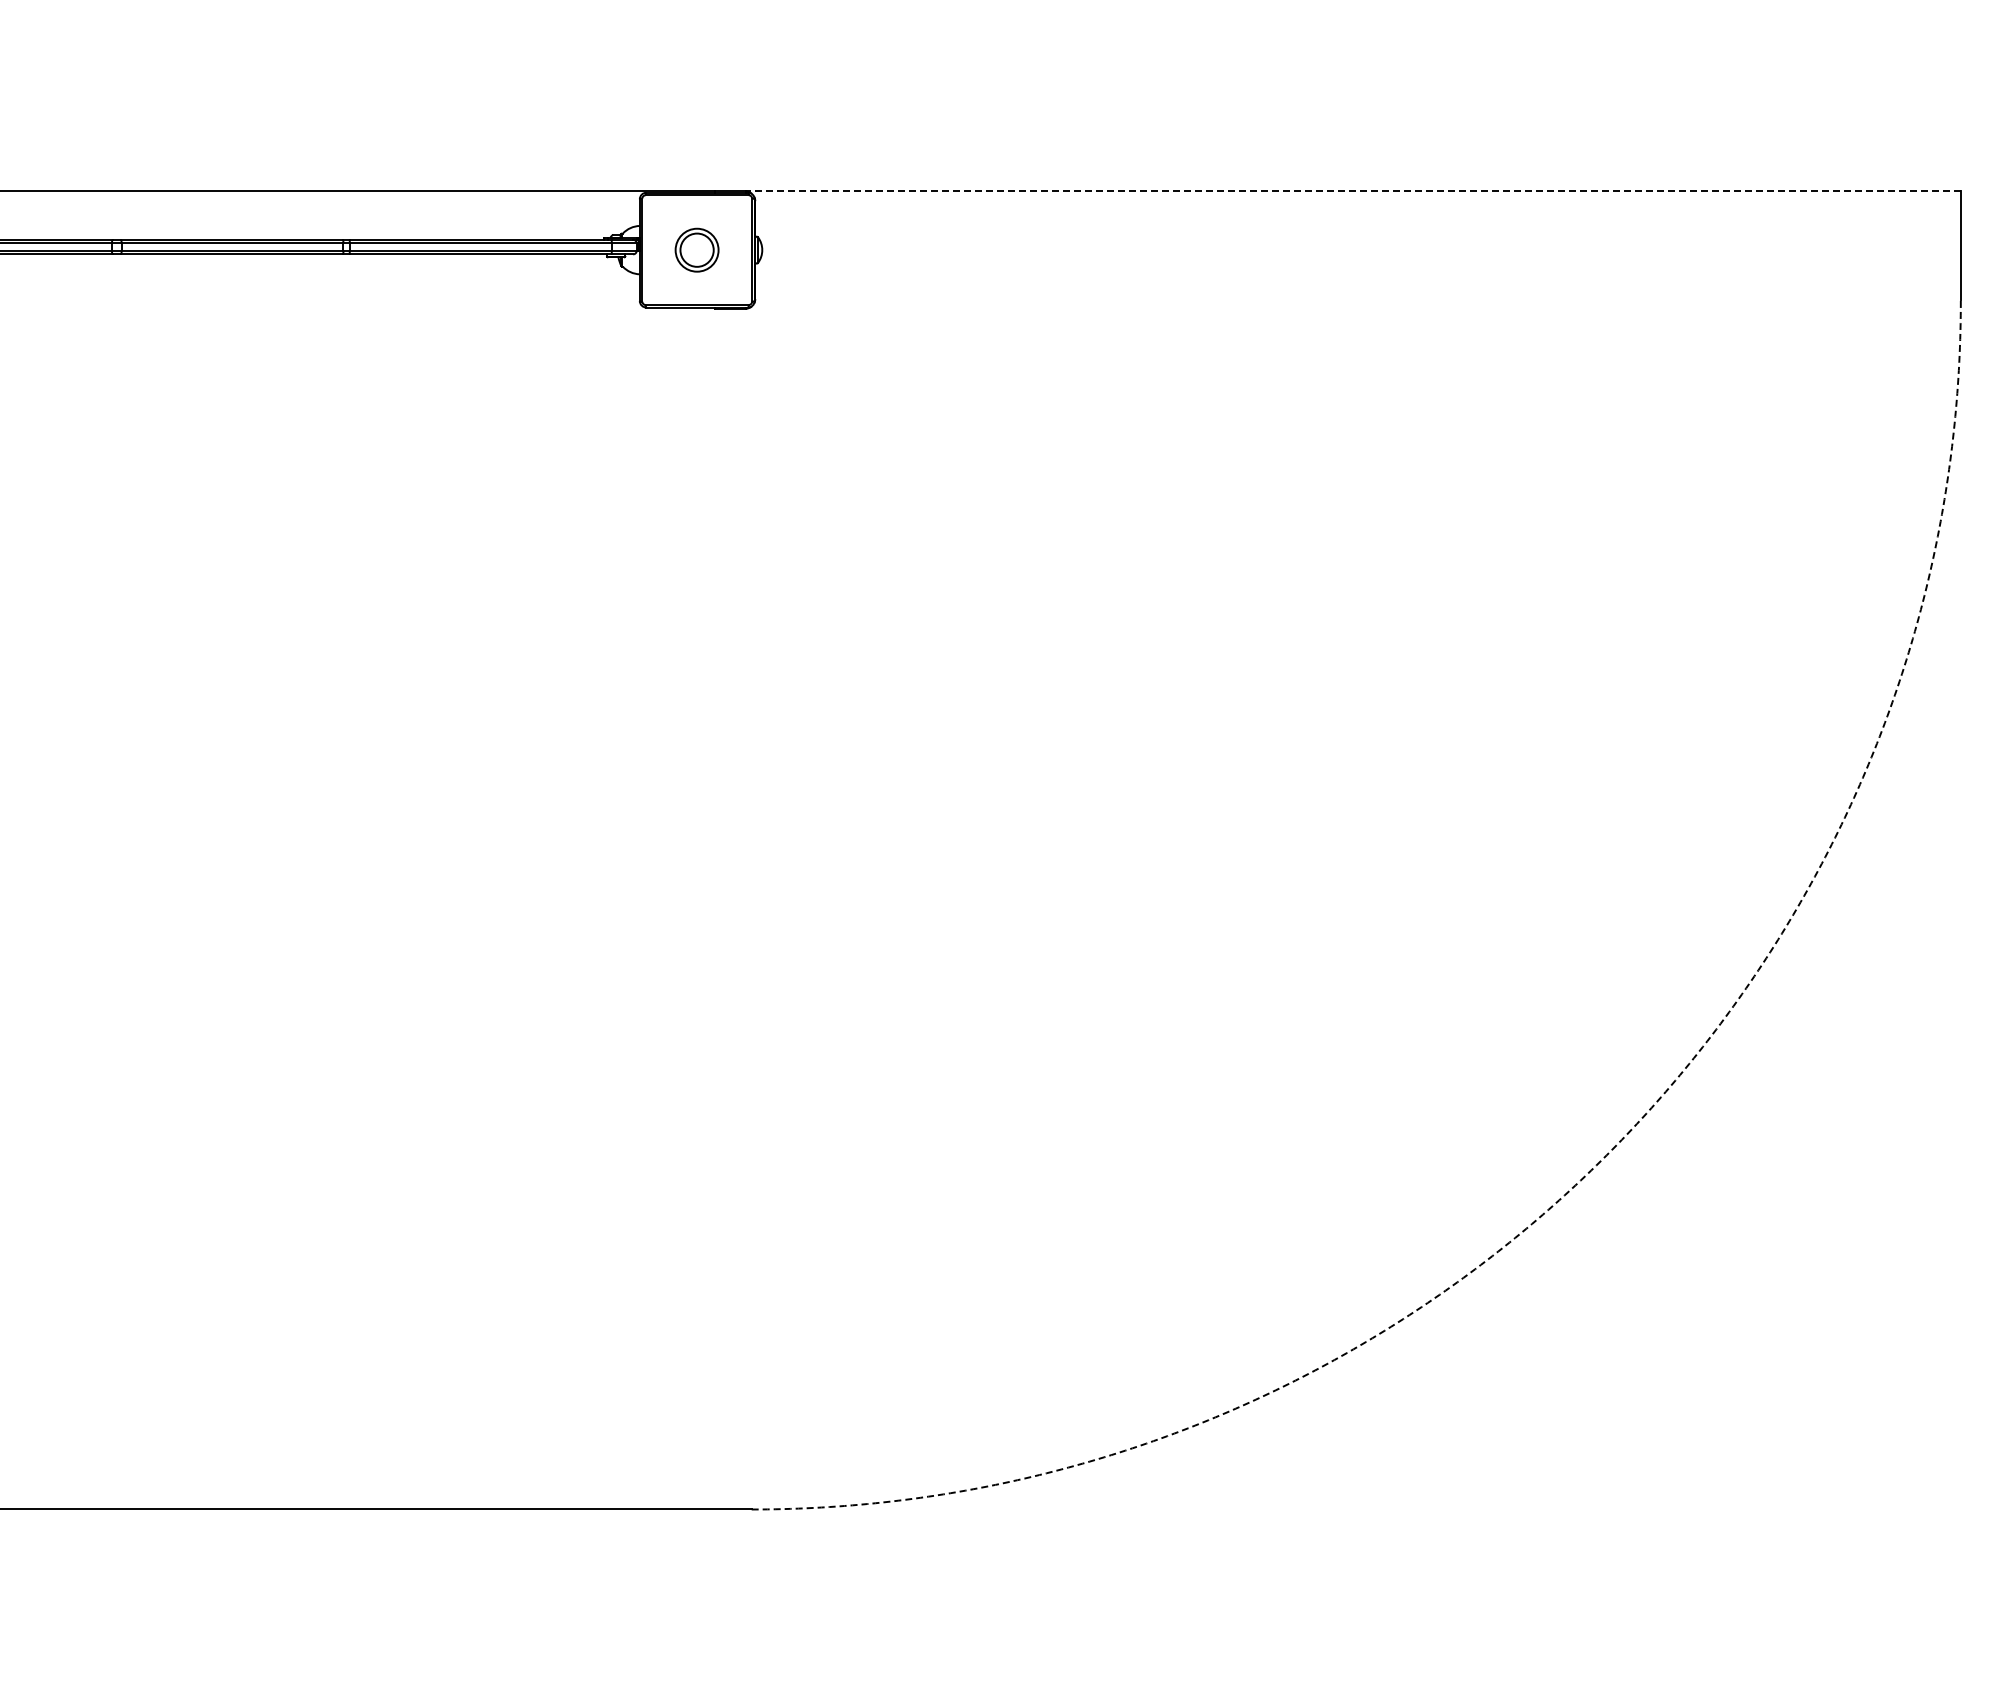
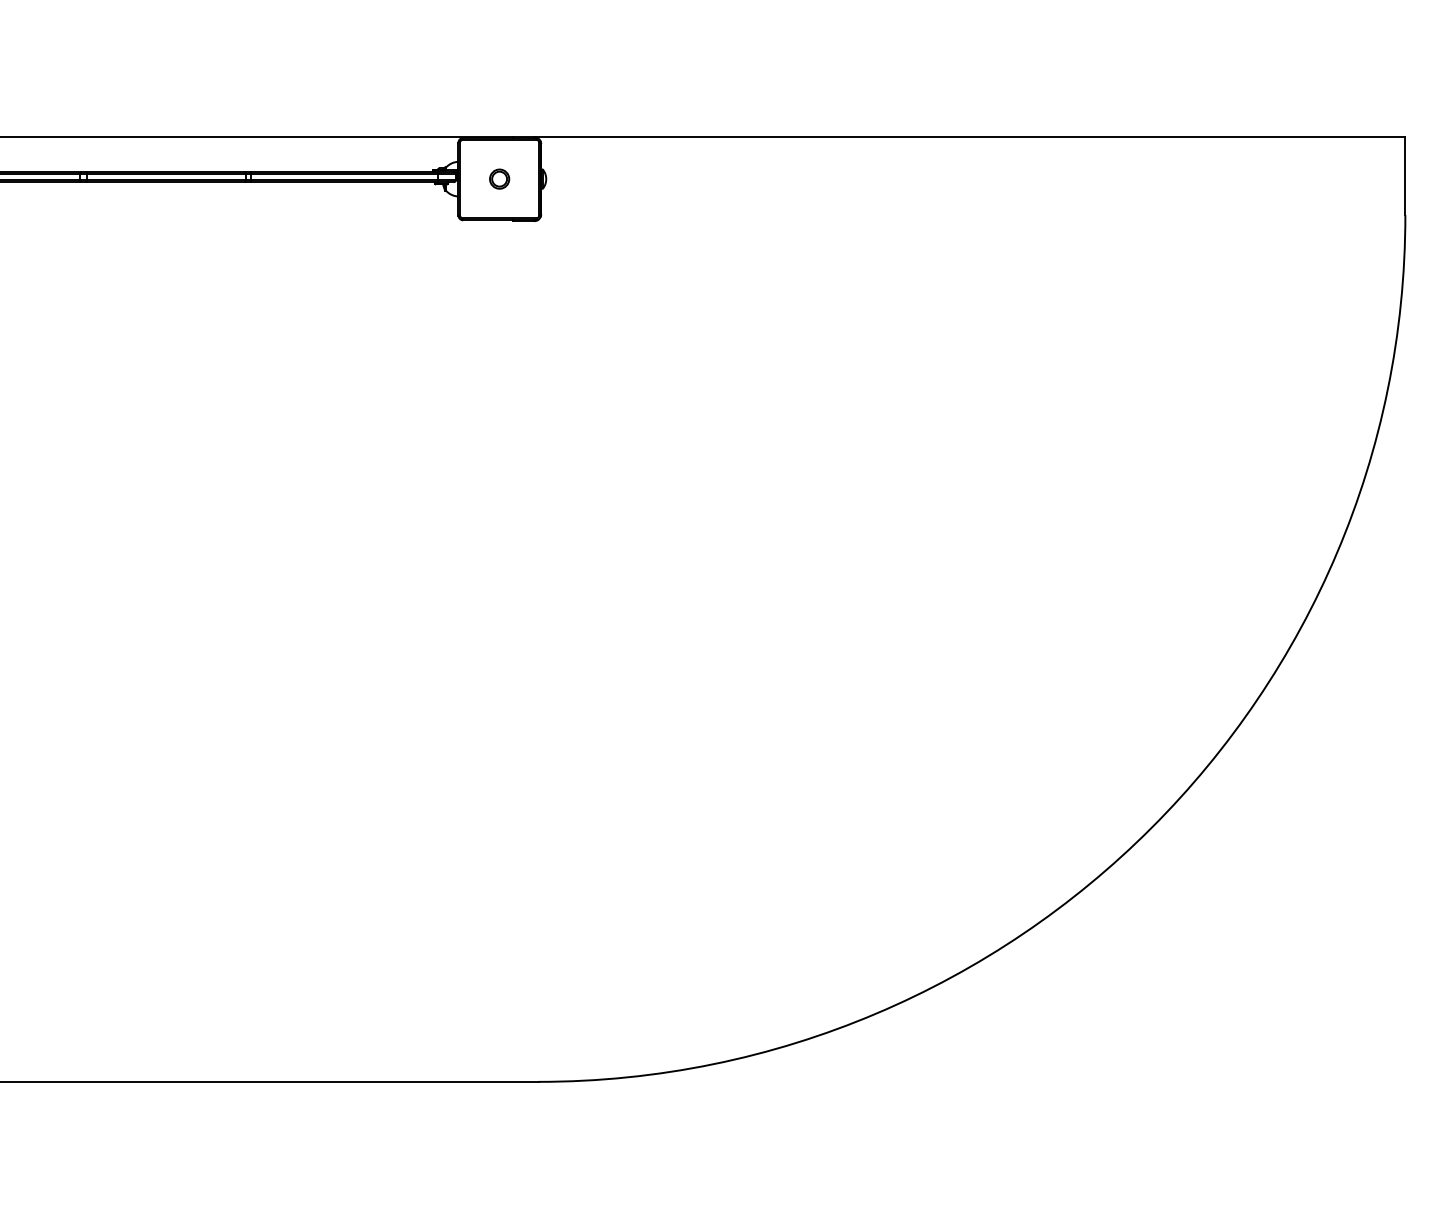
line: (1353, 191) -> (970, 137), dashed -> solid
part: (697, 249) -> (499, 178), size x0.62
arc: (1606, 1155) -> (1151, 828), dashed -> solid

